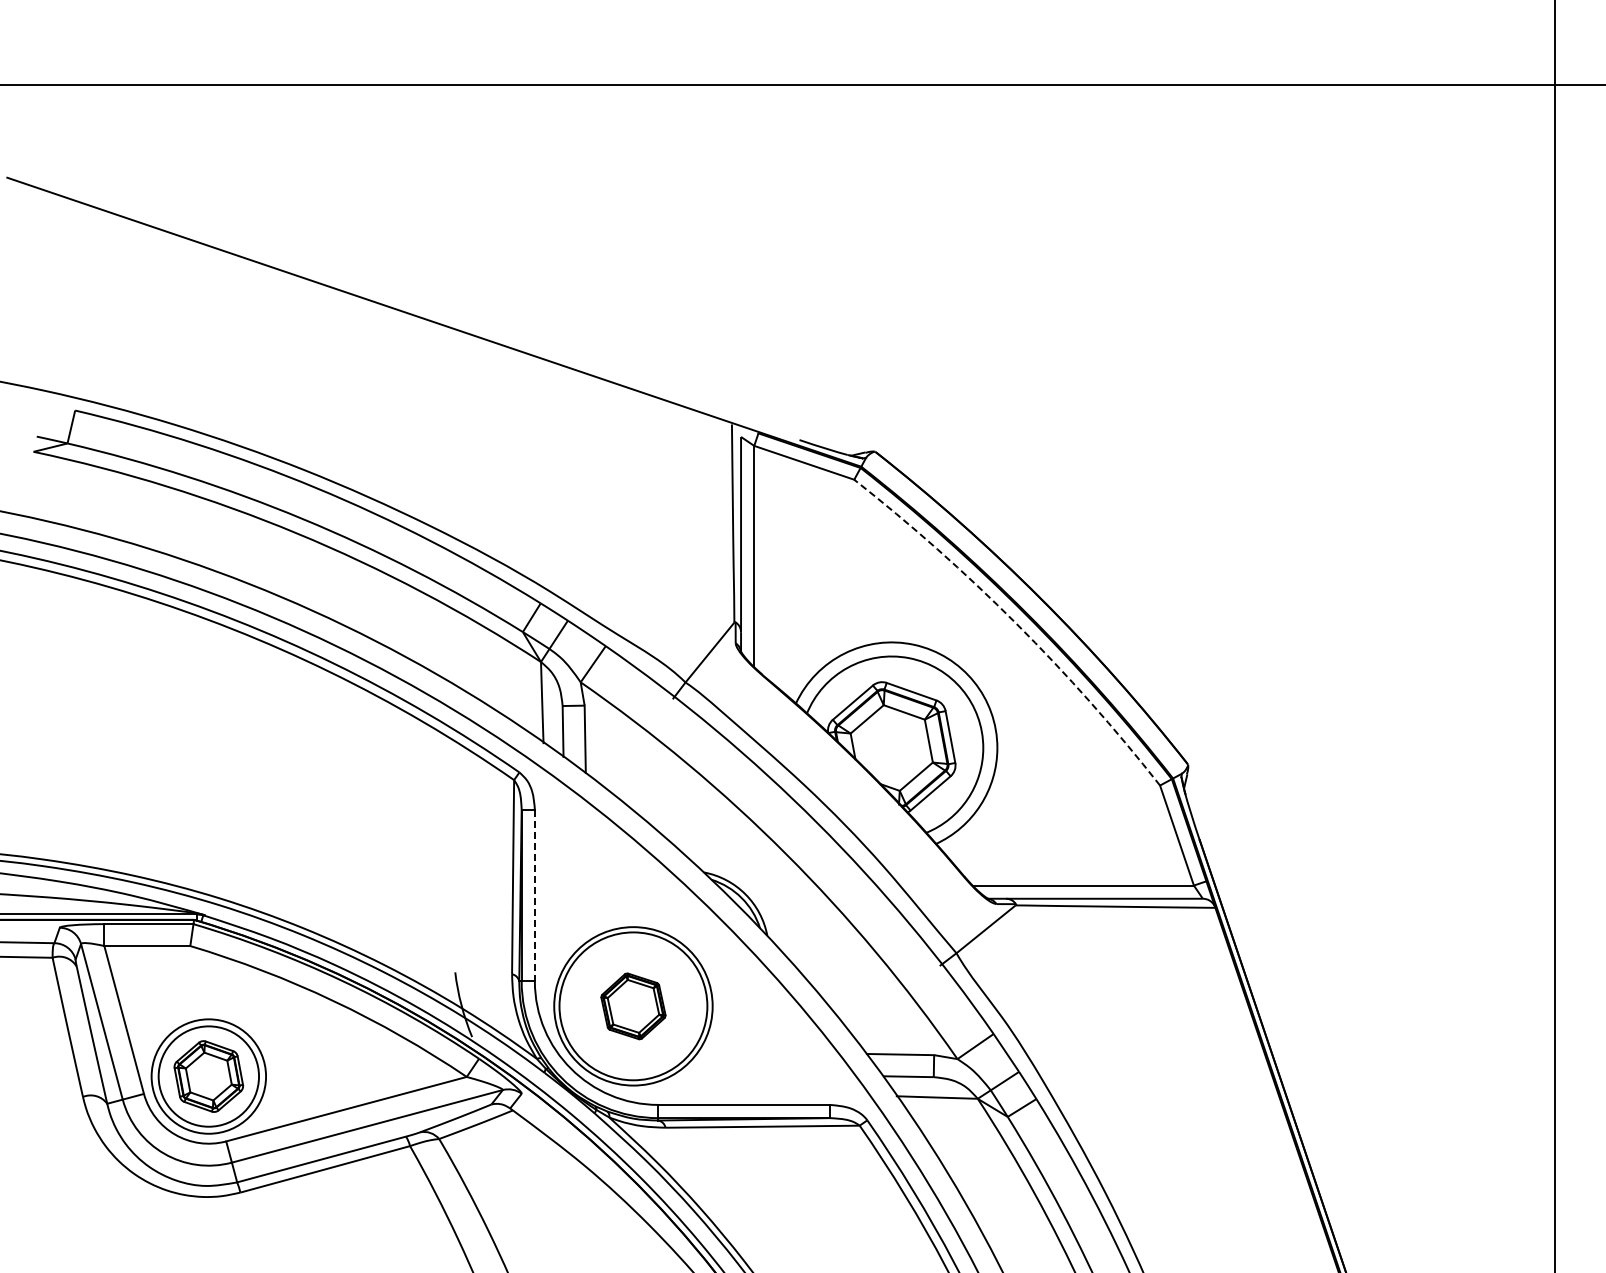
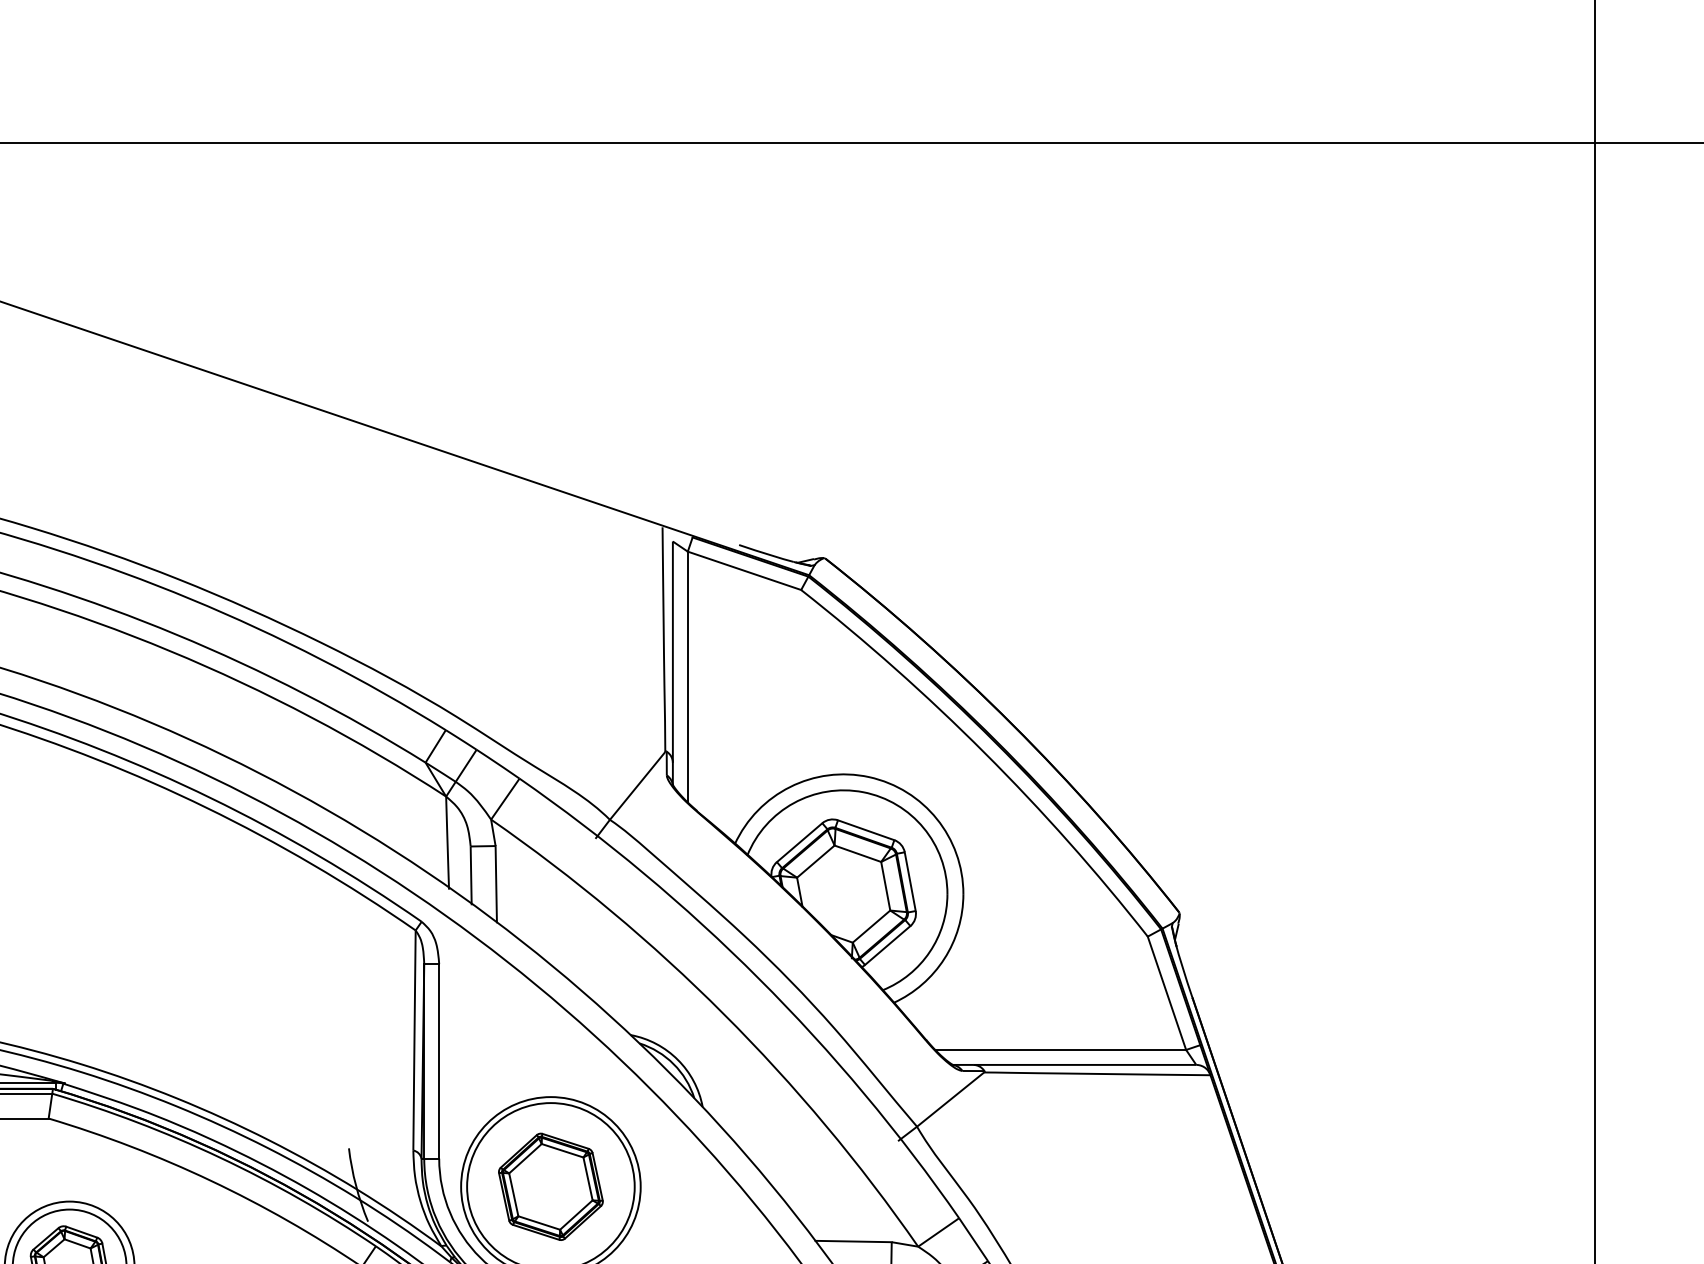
arc: (1016, 623) -> (985, 752), dashed -> solid
line: (534, 895) -> (438, 1061), dashed -> solid
part: (633, 1006) -> (550, 1187), size x1.43

